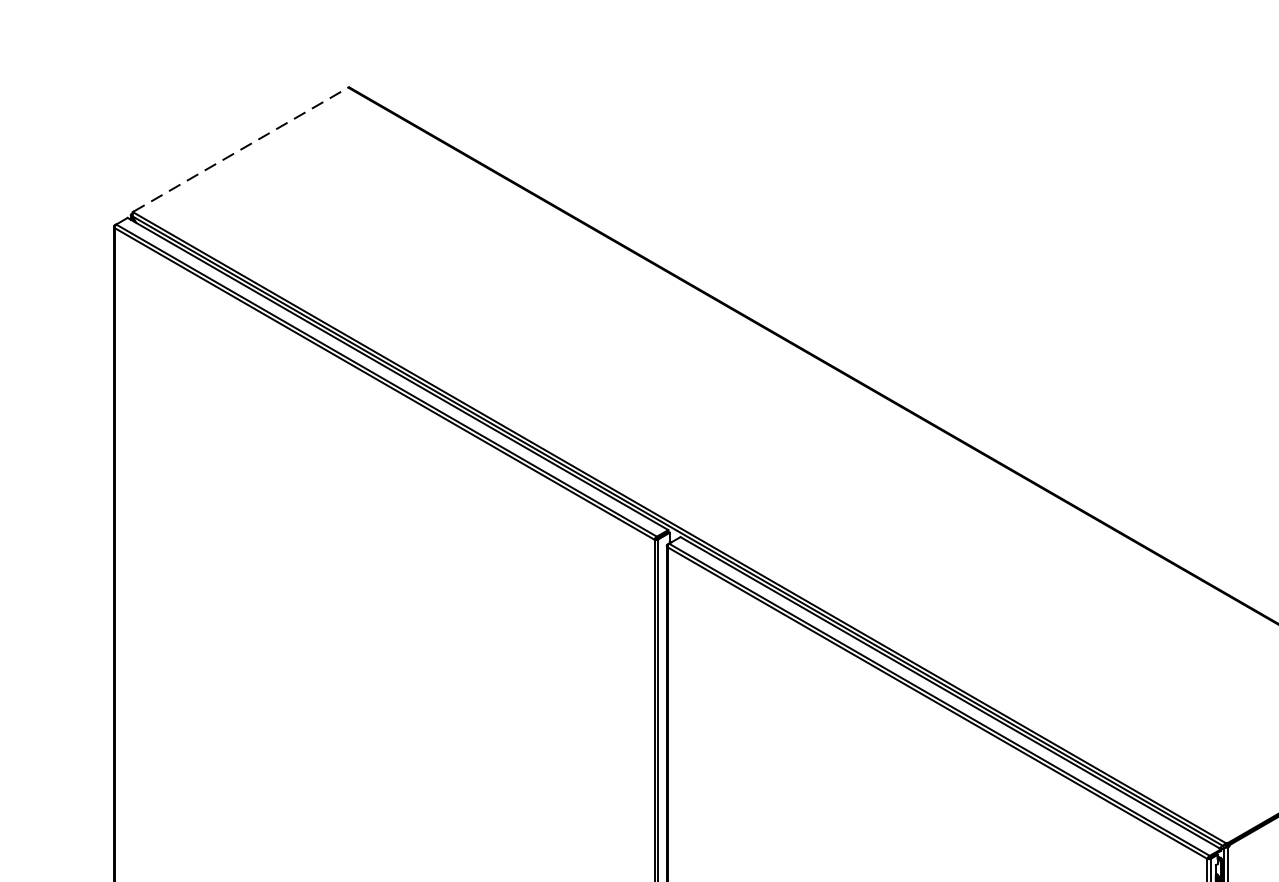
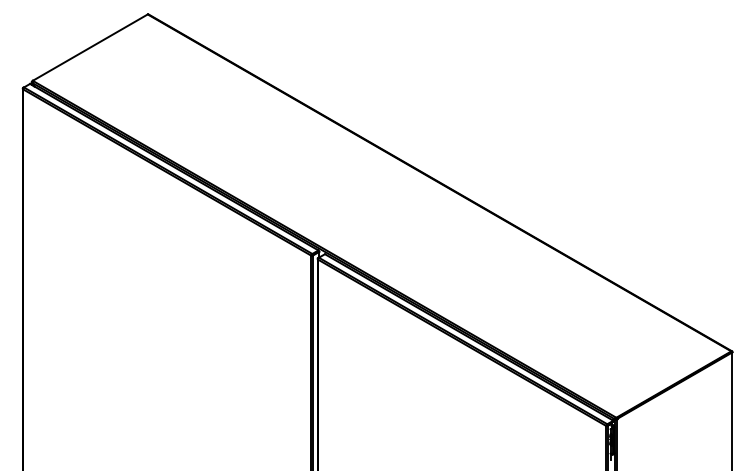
line: (240, 149) -> (90, 47), dashed -> solid

